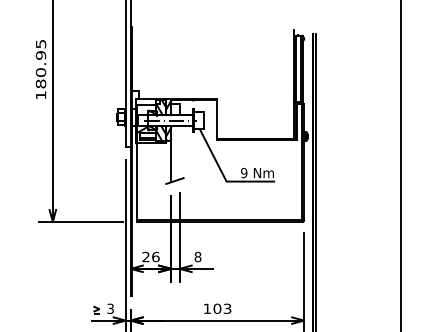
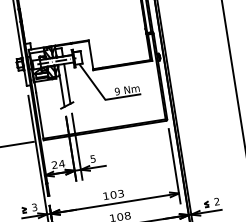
line: (179, 152) -> (67, 83), added
text: (155, 256) -> (61, 163), 26 -> 24
text: (197, 256) -> (92, 158), 8 -> 5

